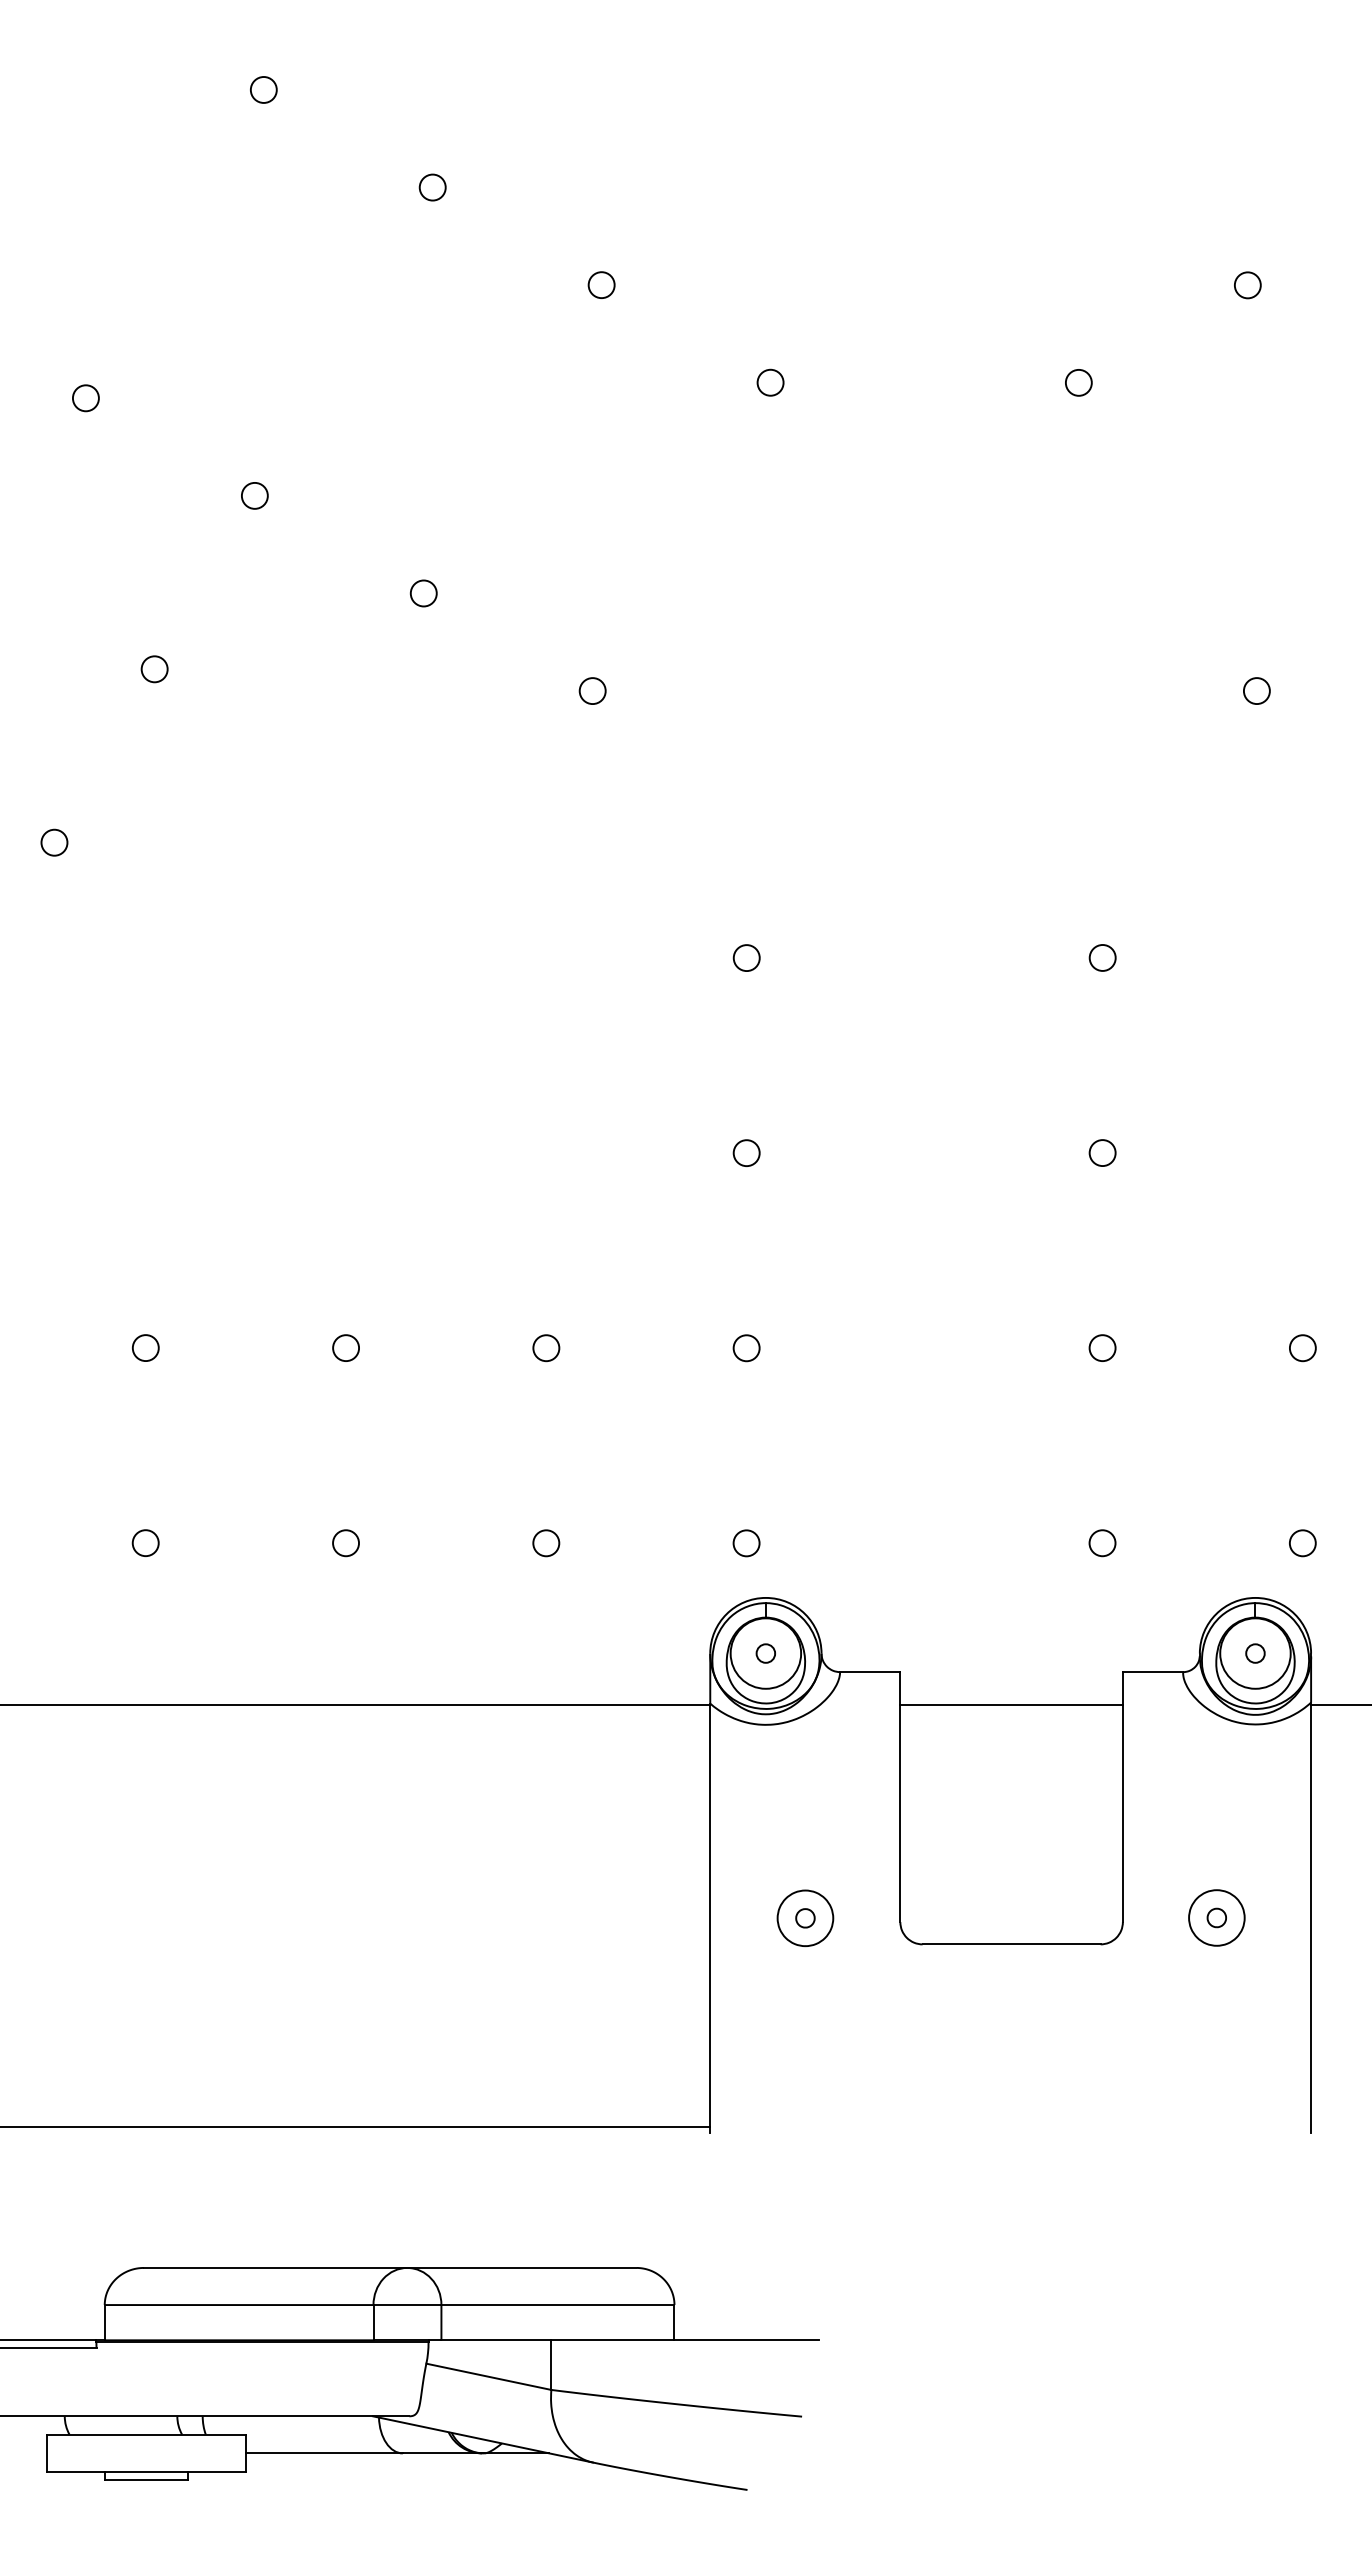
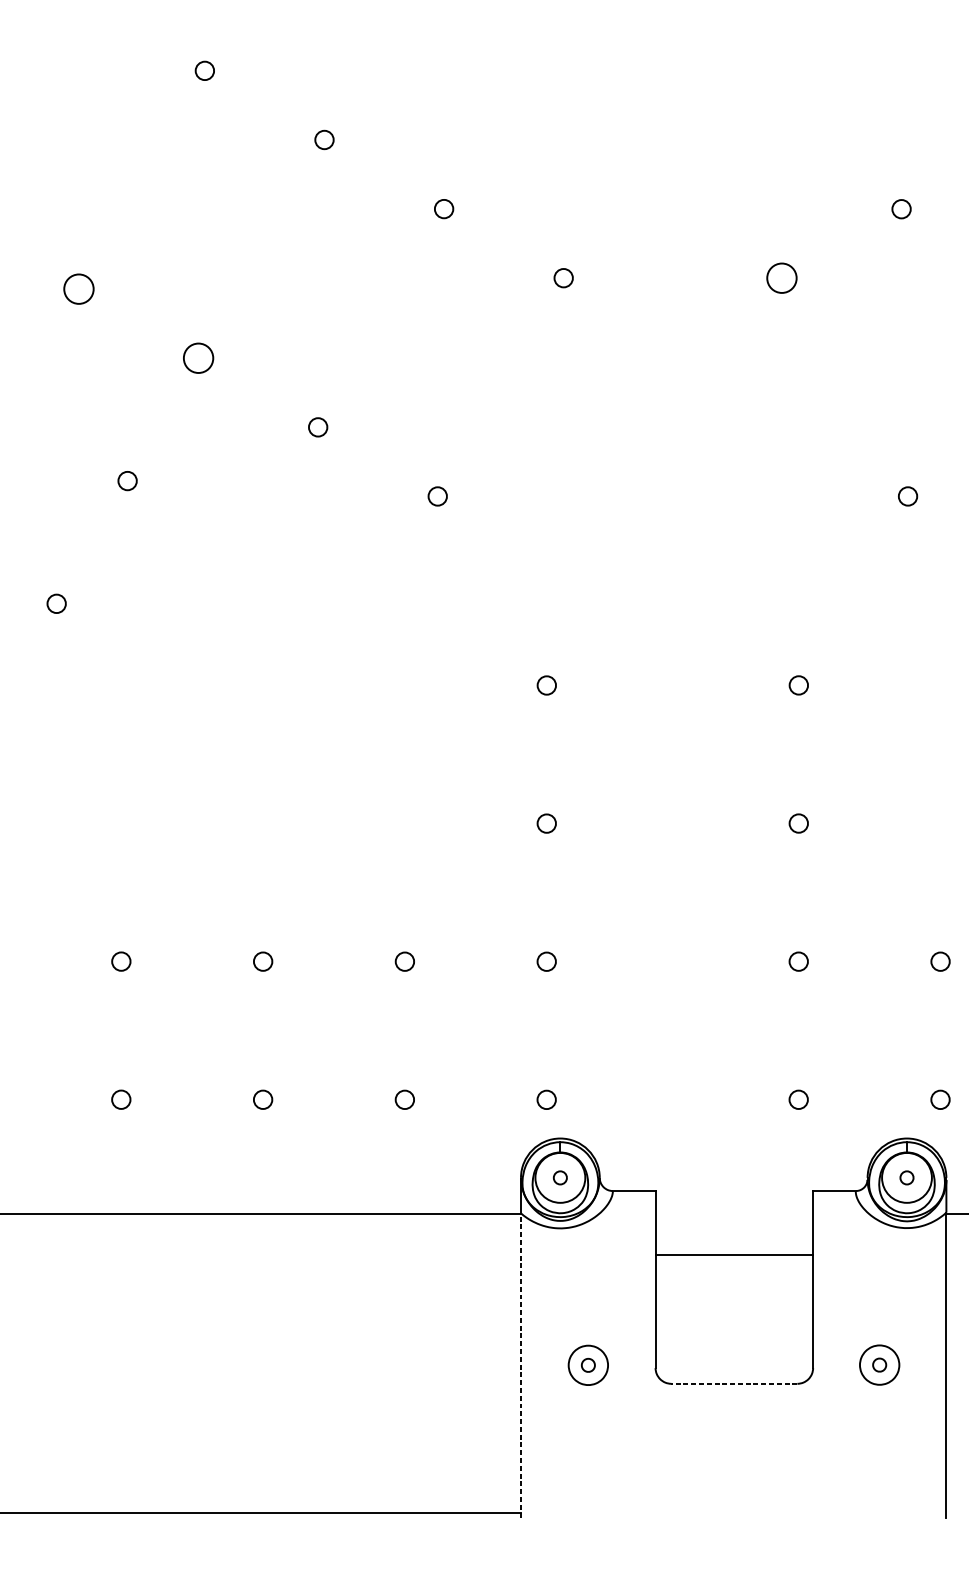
circle: (1078, 382) -> (781, 278), size x1.6
circle: (85, 398) -> (78, 289), size x1.6
circle: (254, 495) -> (198, 358), size x1.6
line: (1011, 1704) -> (734, 1255), moved
line: (710, 1918) -> (521, 1365), solid -> dashed
line: (1011, 1944) -> (734, 1383), solid -> dashed

